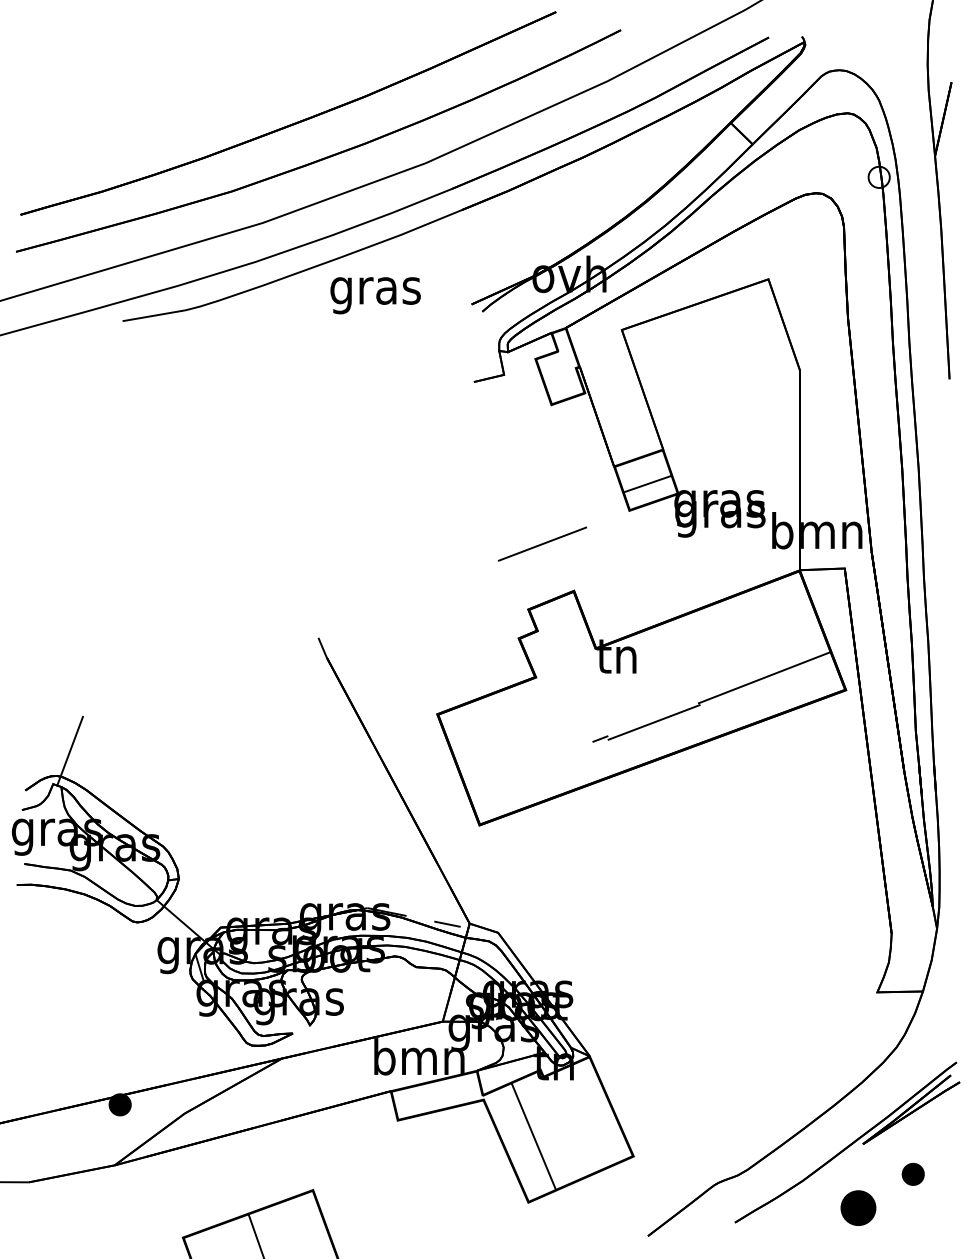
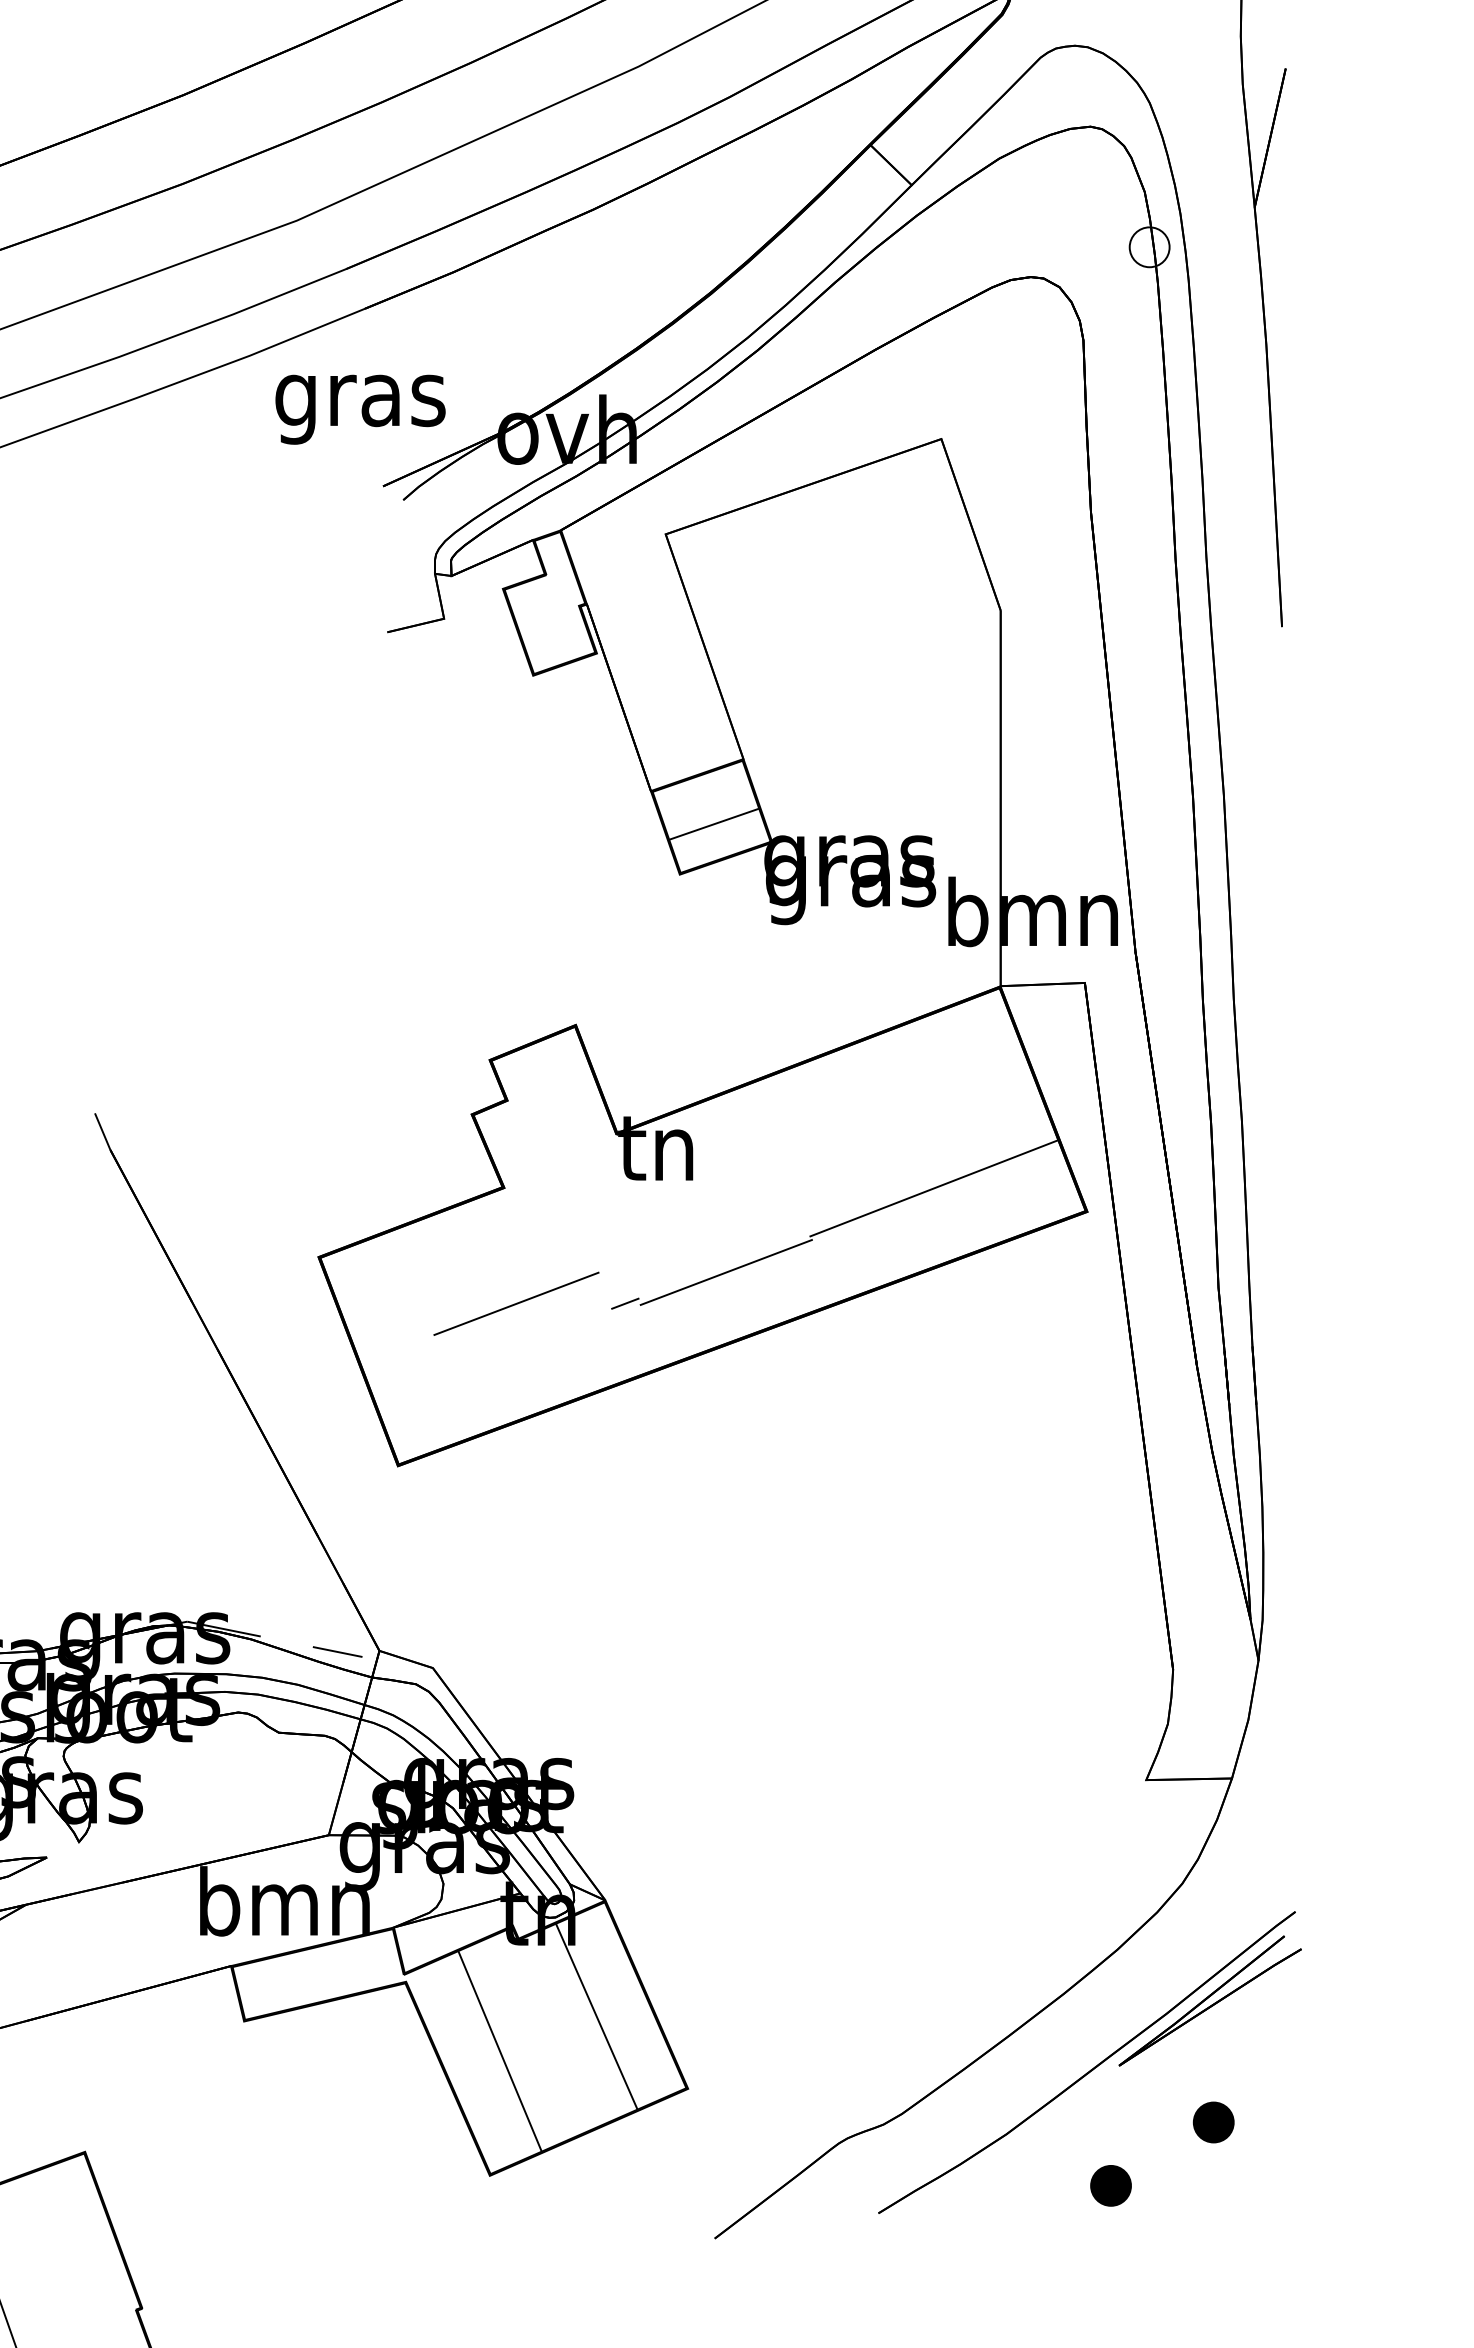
text: (375, 295) -> (360, 409), moved
line: (542, 543) -> (516, 1302), moved
line: (584, 1117) -> (595, 2015), added
part: (858, 1207) -> (1110, 2184), size x0.62

